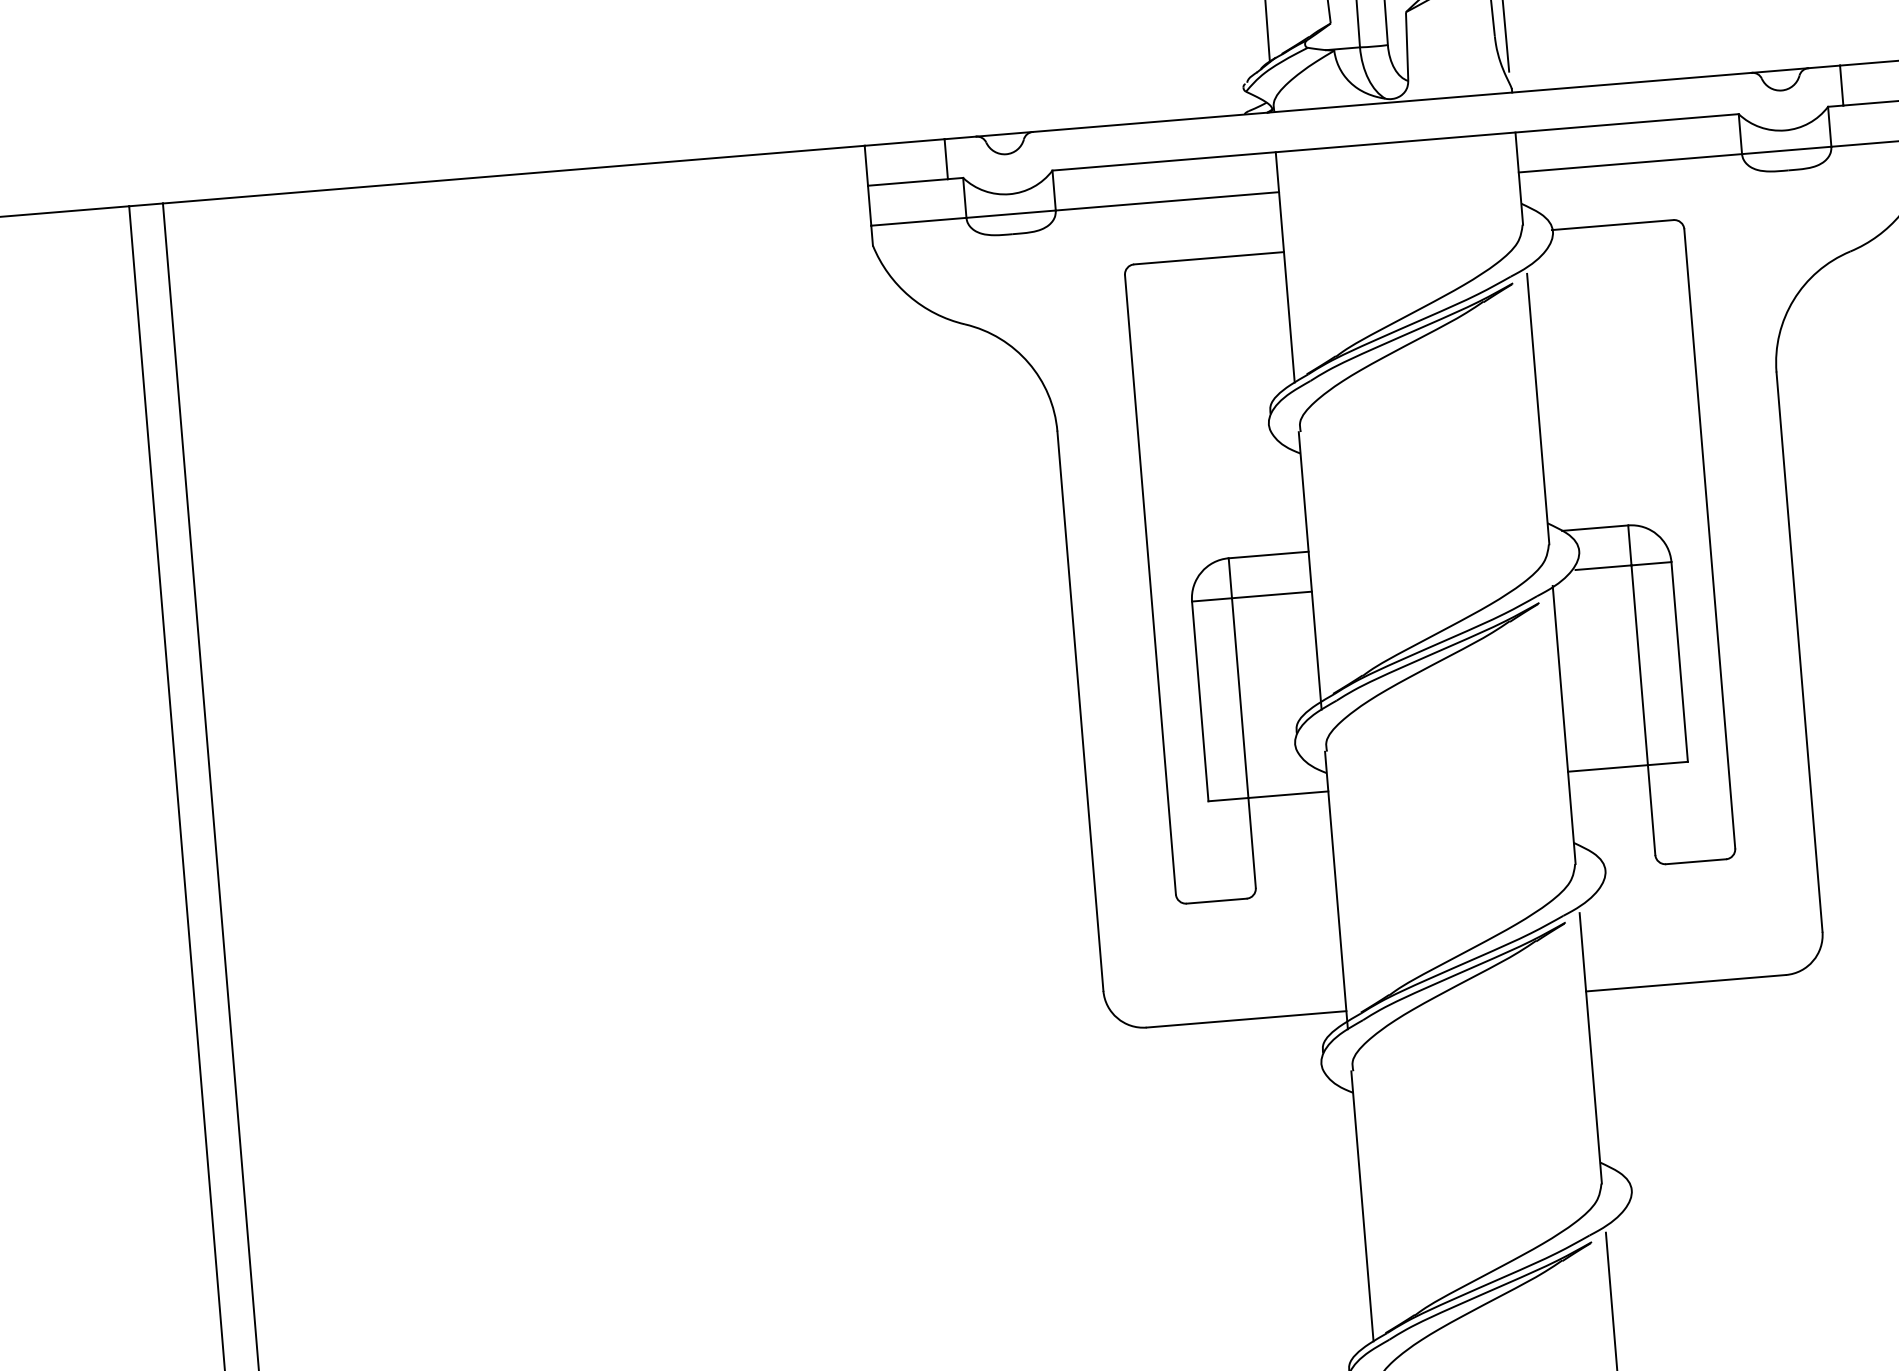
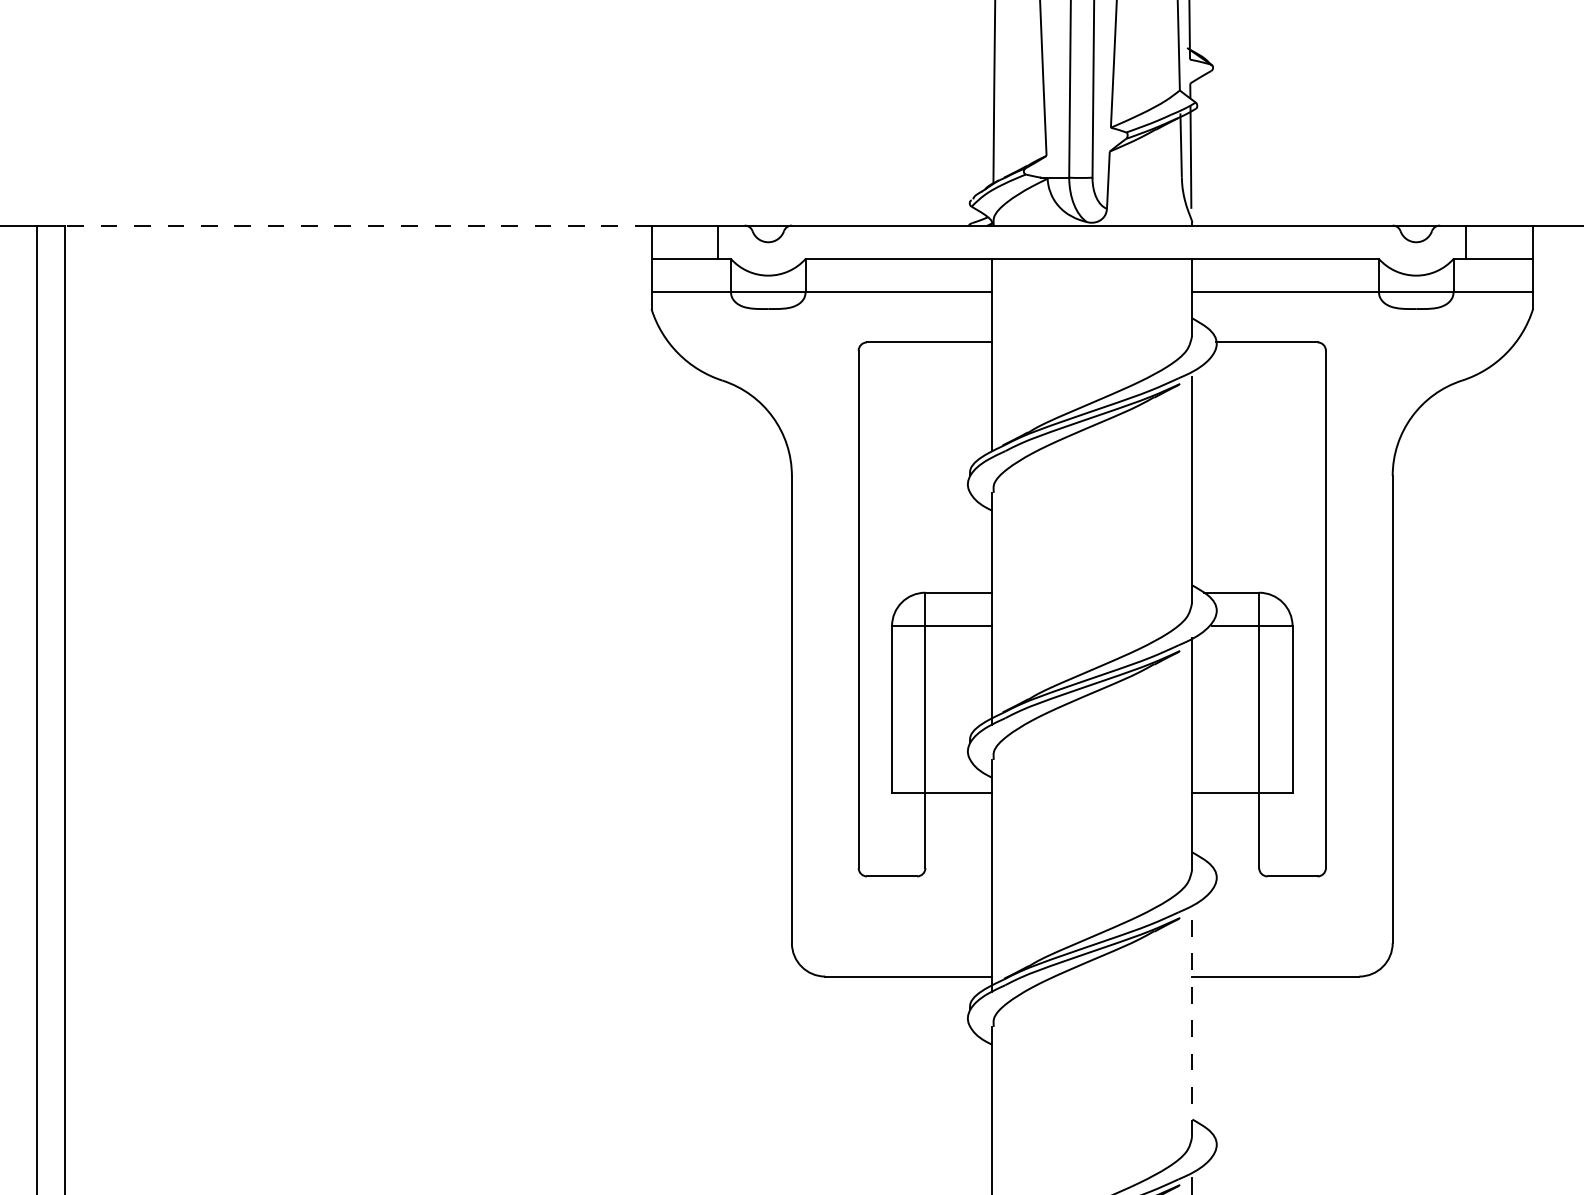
line: (512, 174) -> (357, 225), solid -> dashed
line: (1590, 1048) -> (1192, 1024), solid -> dashed

